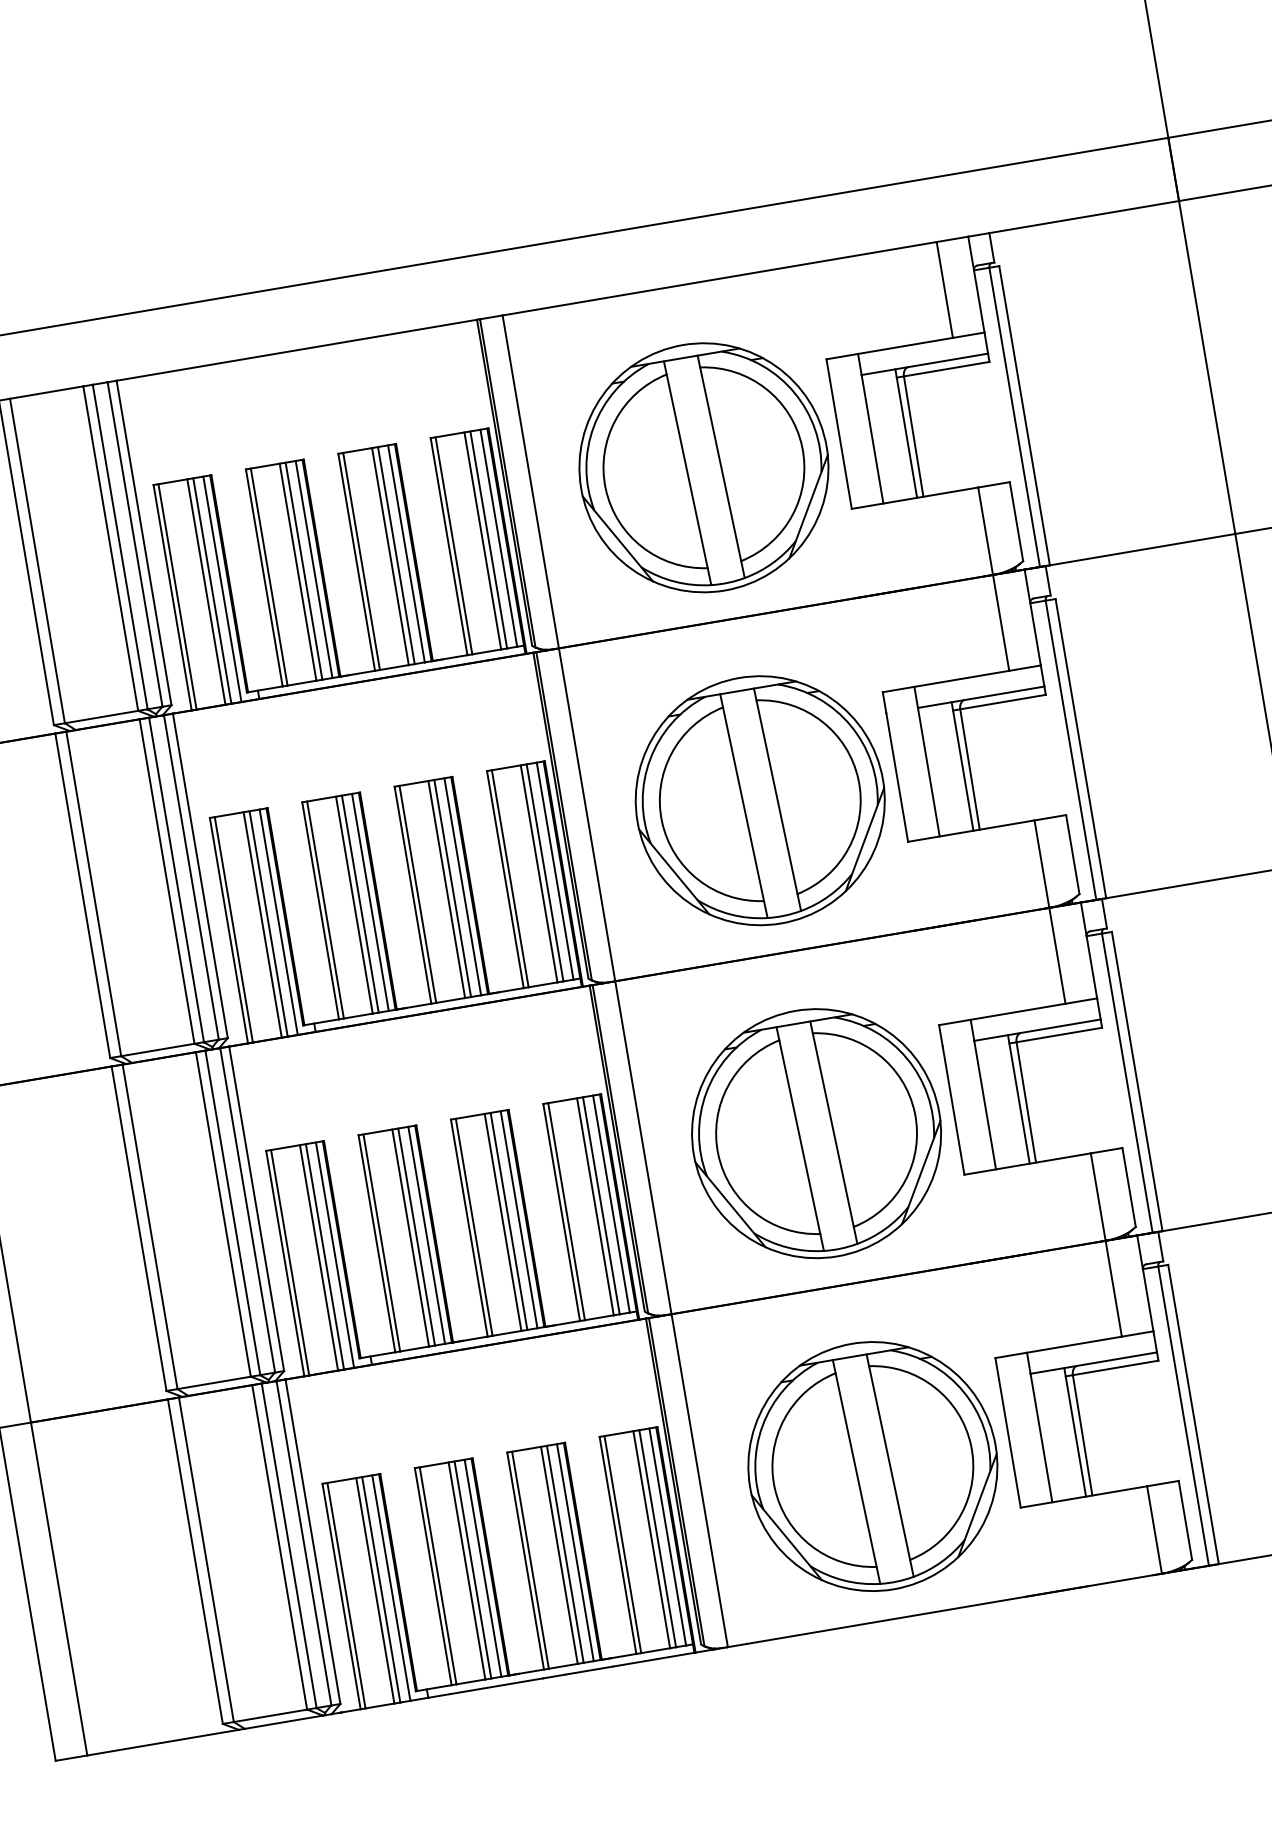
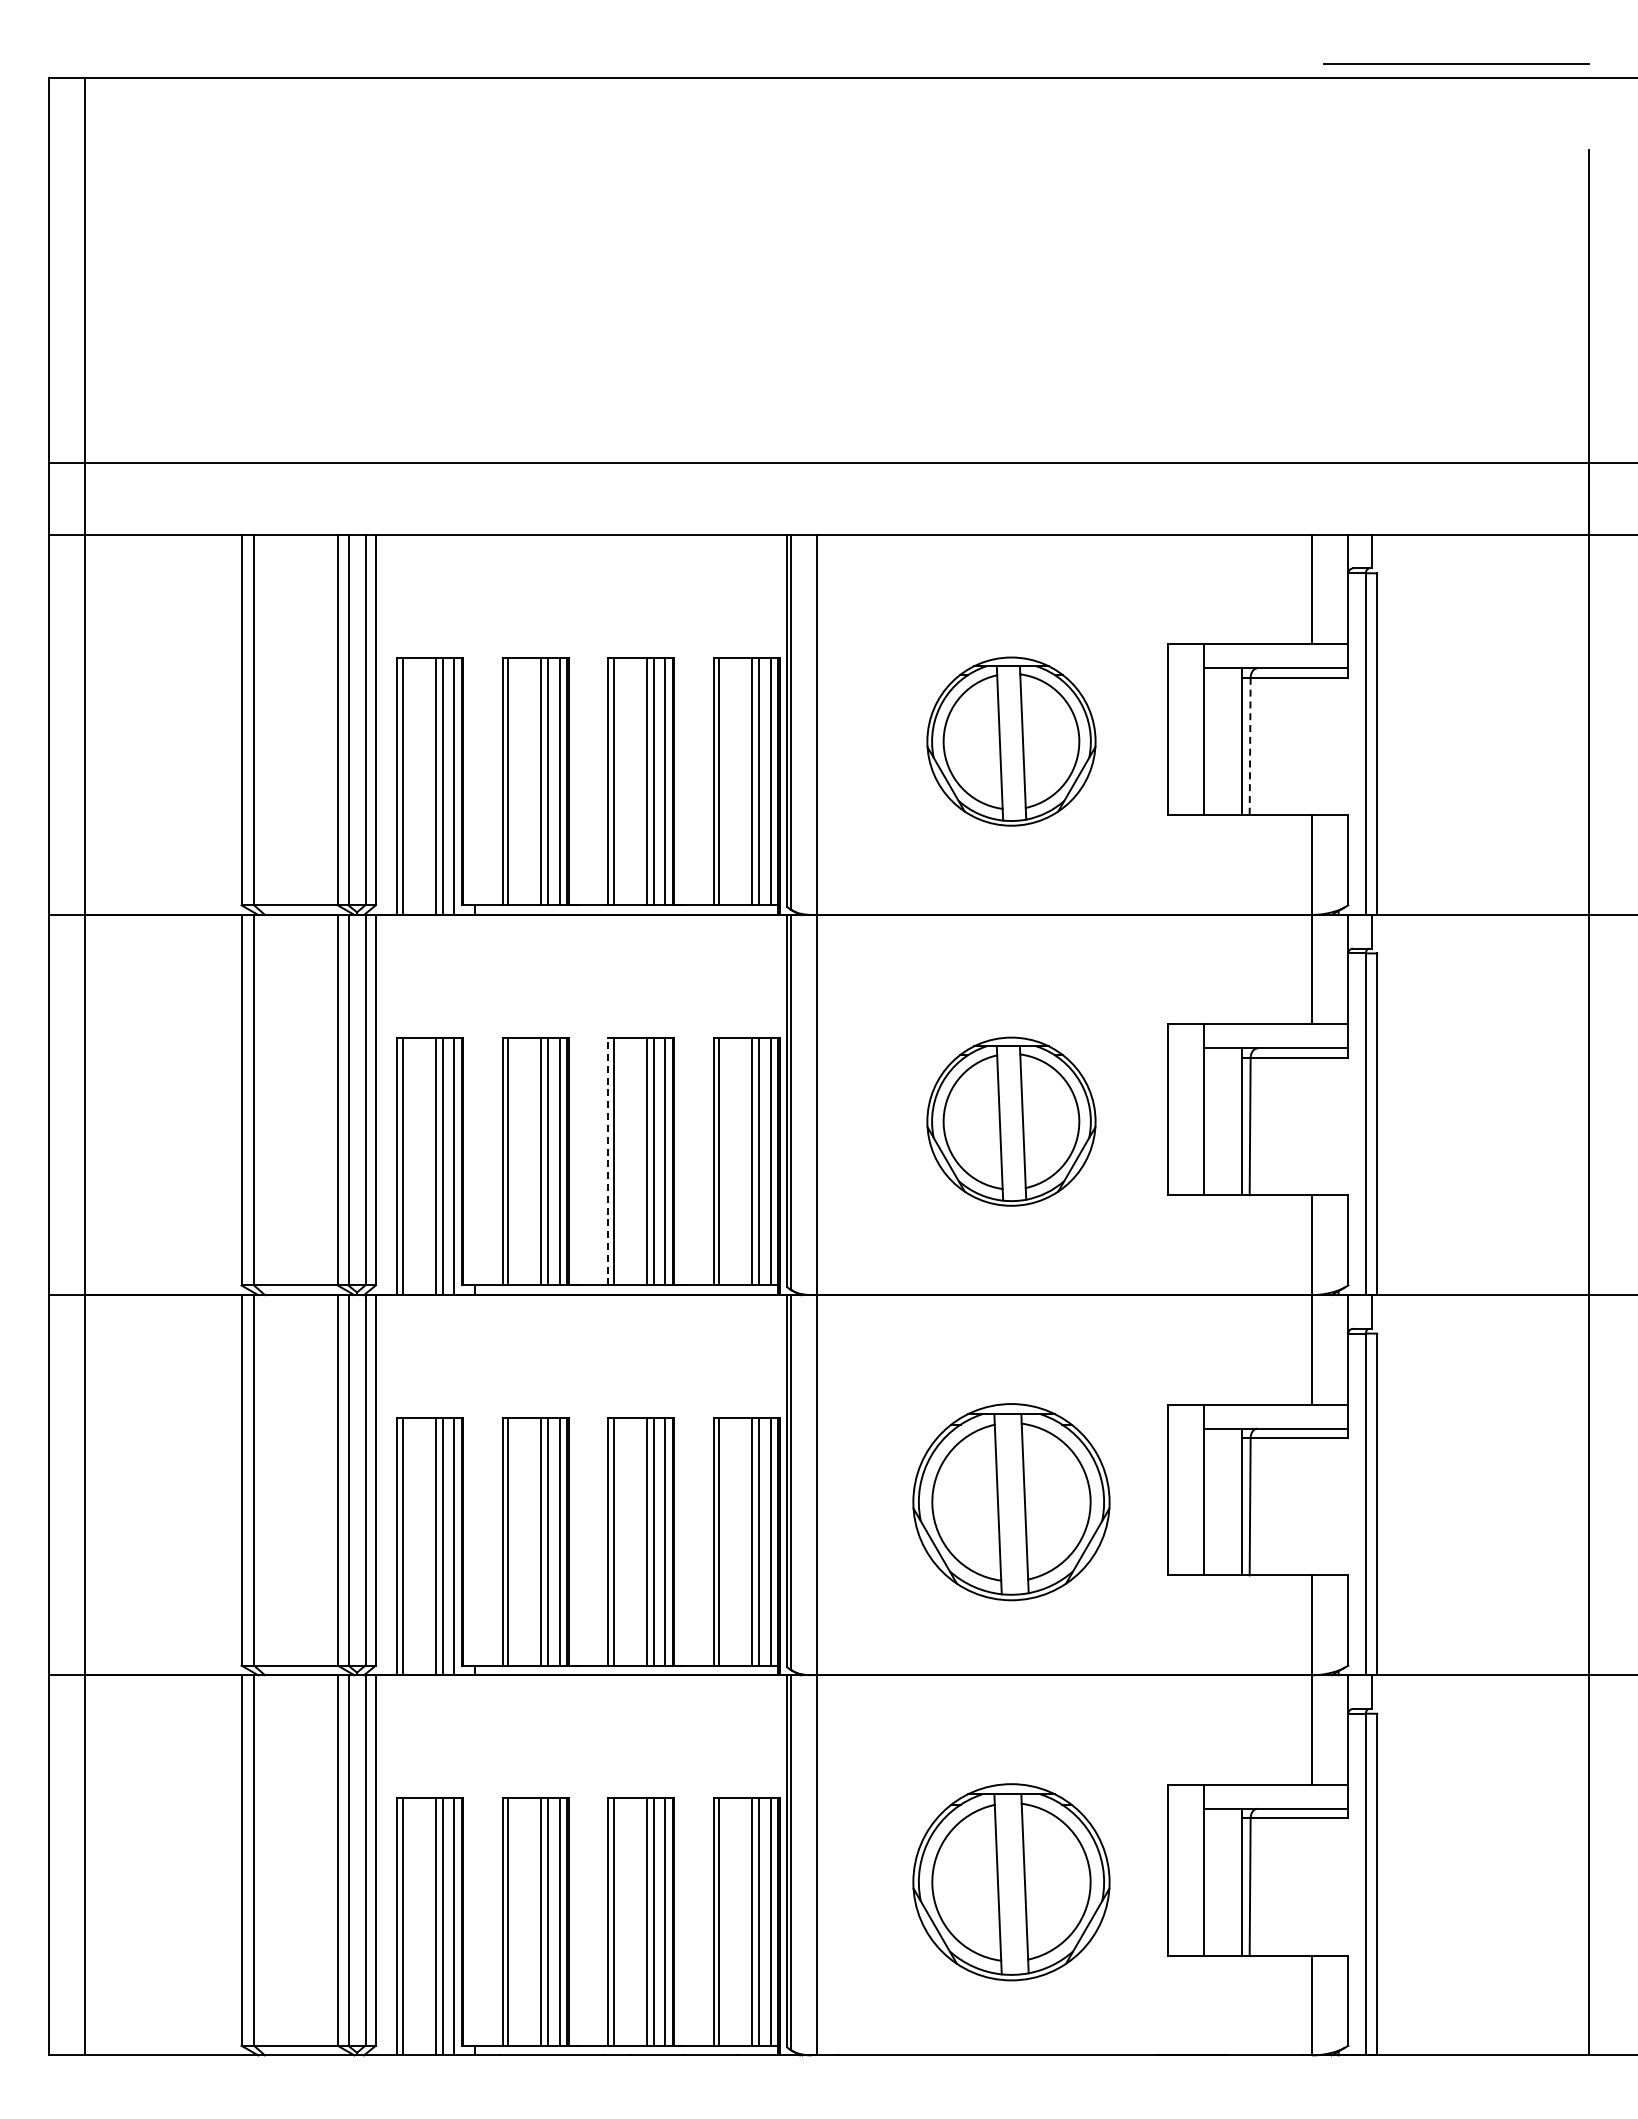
line: (913, 436) -> (1250, 746), solid -> dashed
part: (703, 467) -> (1011, 741), size x0.6
part: (760, 800) -> (1011, 1121), size x0.6
line: (413, 895) -> (608, 1161), solid -> dashed
part: (816, 1134) -> (1011, 1502), size x0.7
part: (872, 1466) -> (1011, 1882), size x0.7

